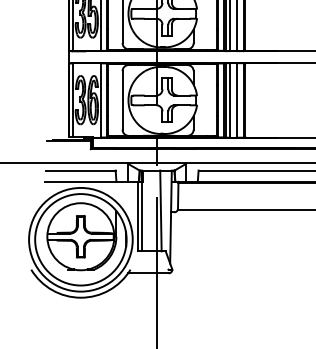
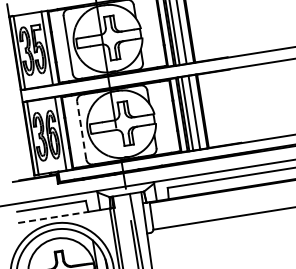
line: (122, 99) -> (81, 129), solid -> dashed
line: (80, 181) -> (52, 217), solid -> dashed

